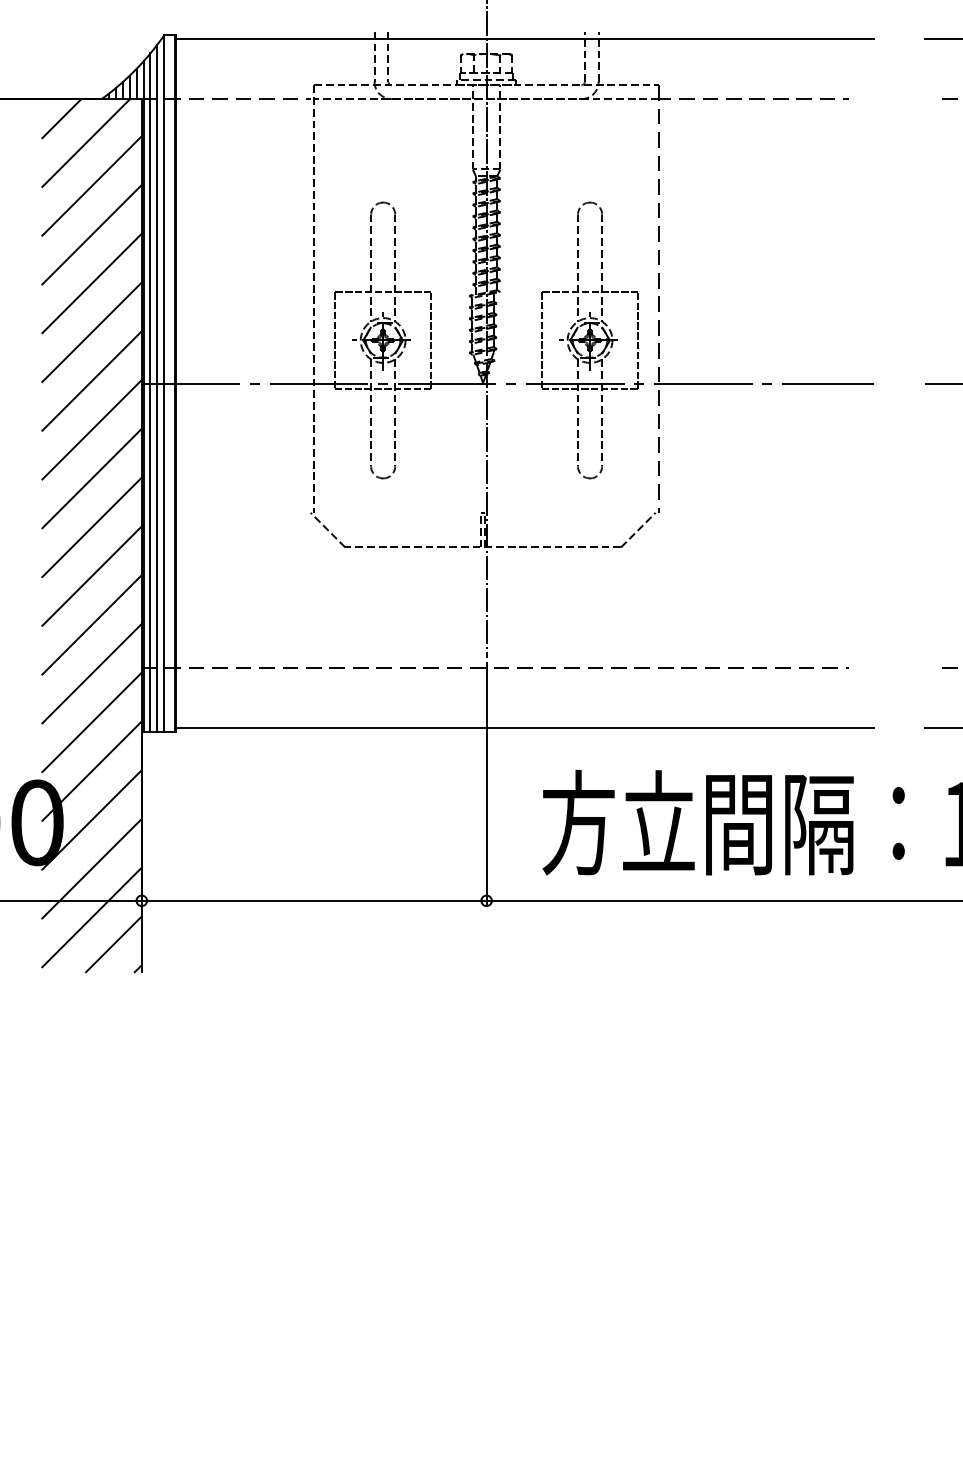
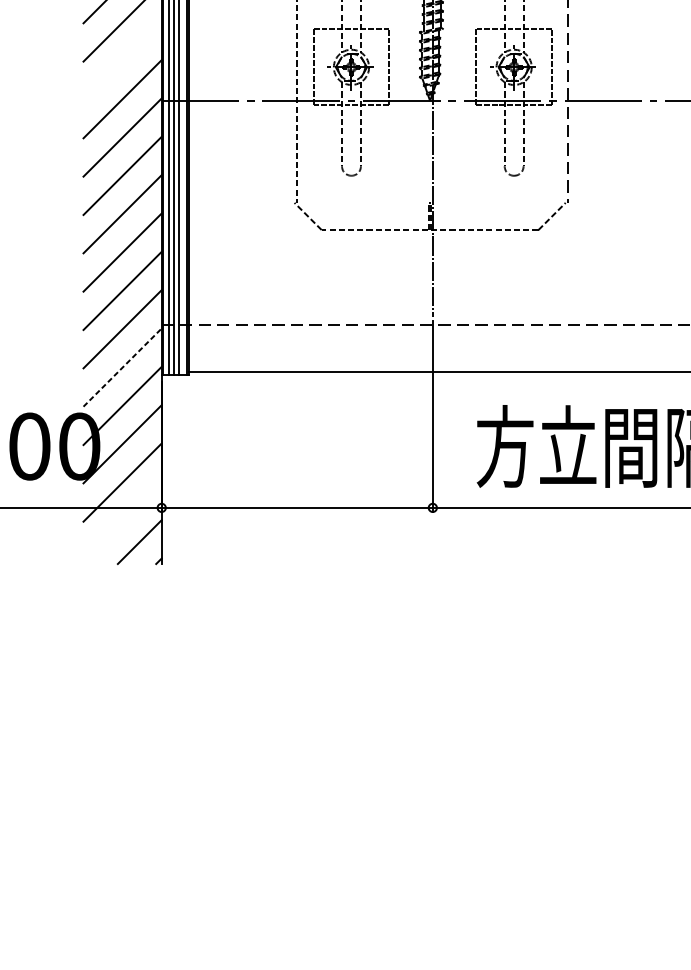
line: (91, 331) -> (122, 60), removed
line: (92, 722) -> (122, 367), solid -> dashed
line: (91, 917) -> (122, 521), removed

